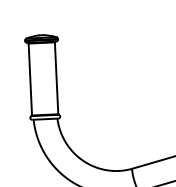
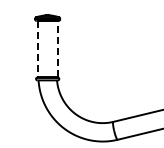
line: (56, 78) -> (57, 49), solid -> dashed
line: (30, 79) -> (37, 49), solid -> dashed

